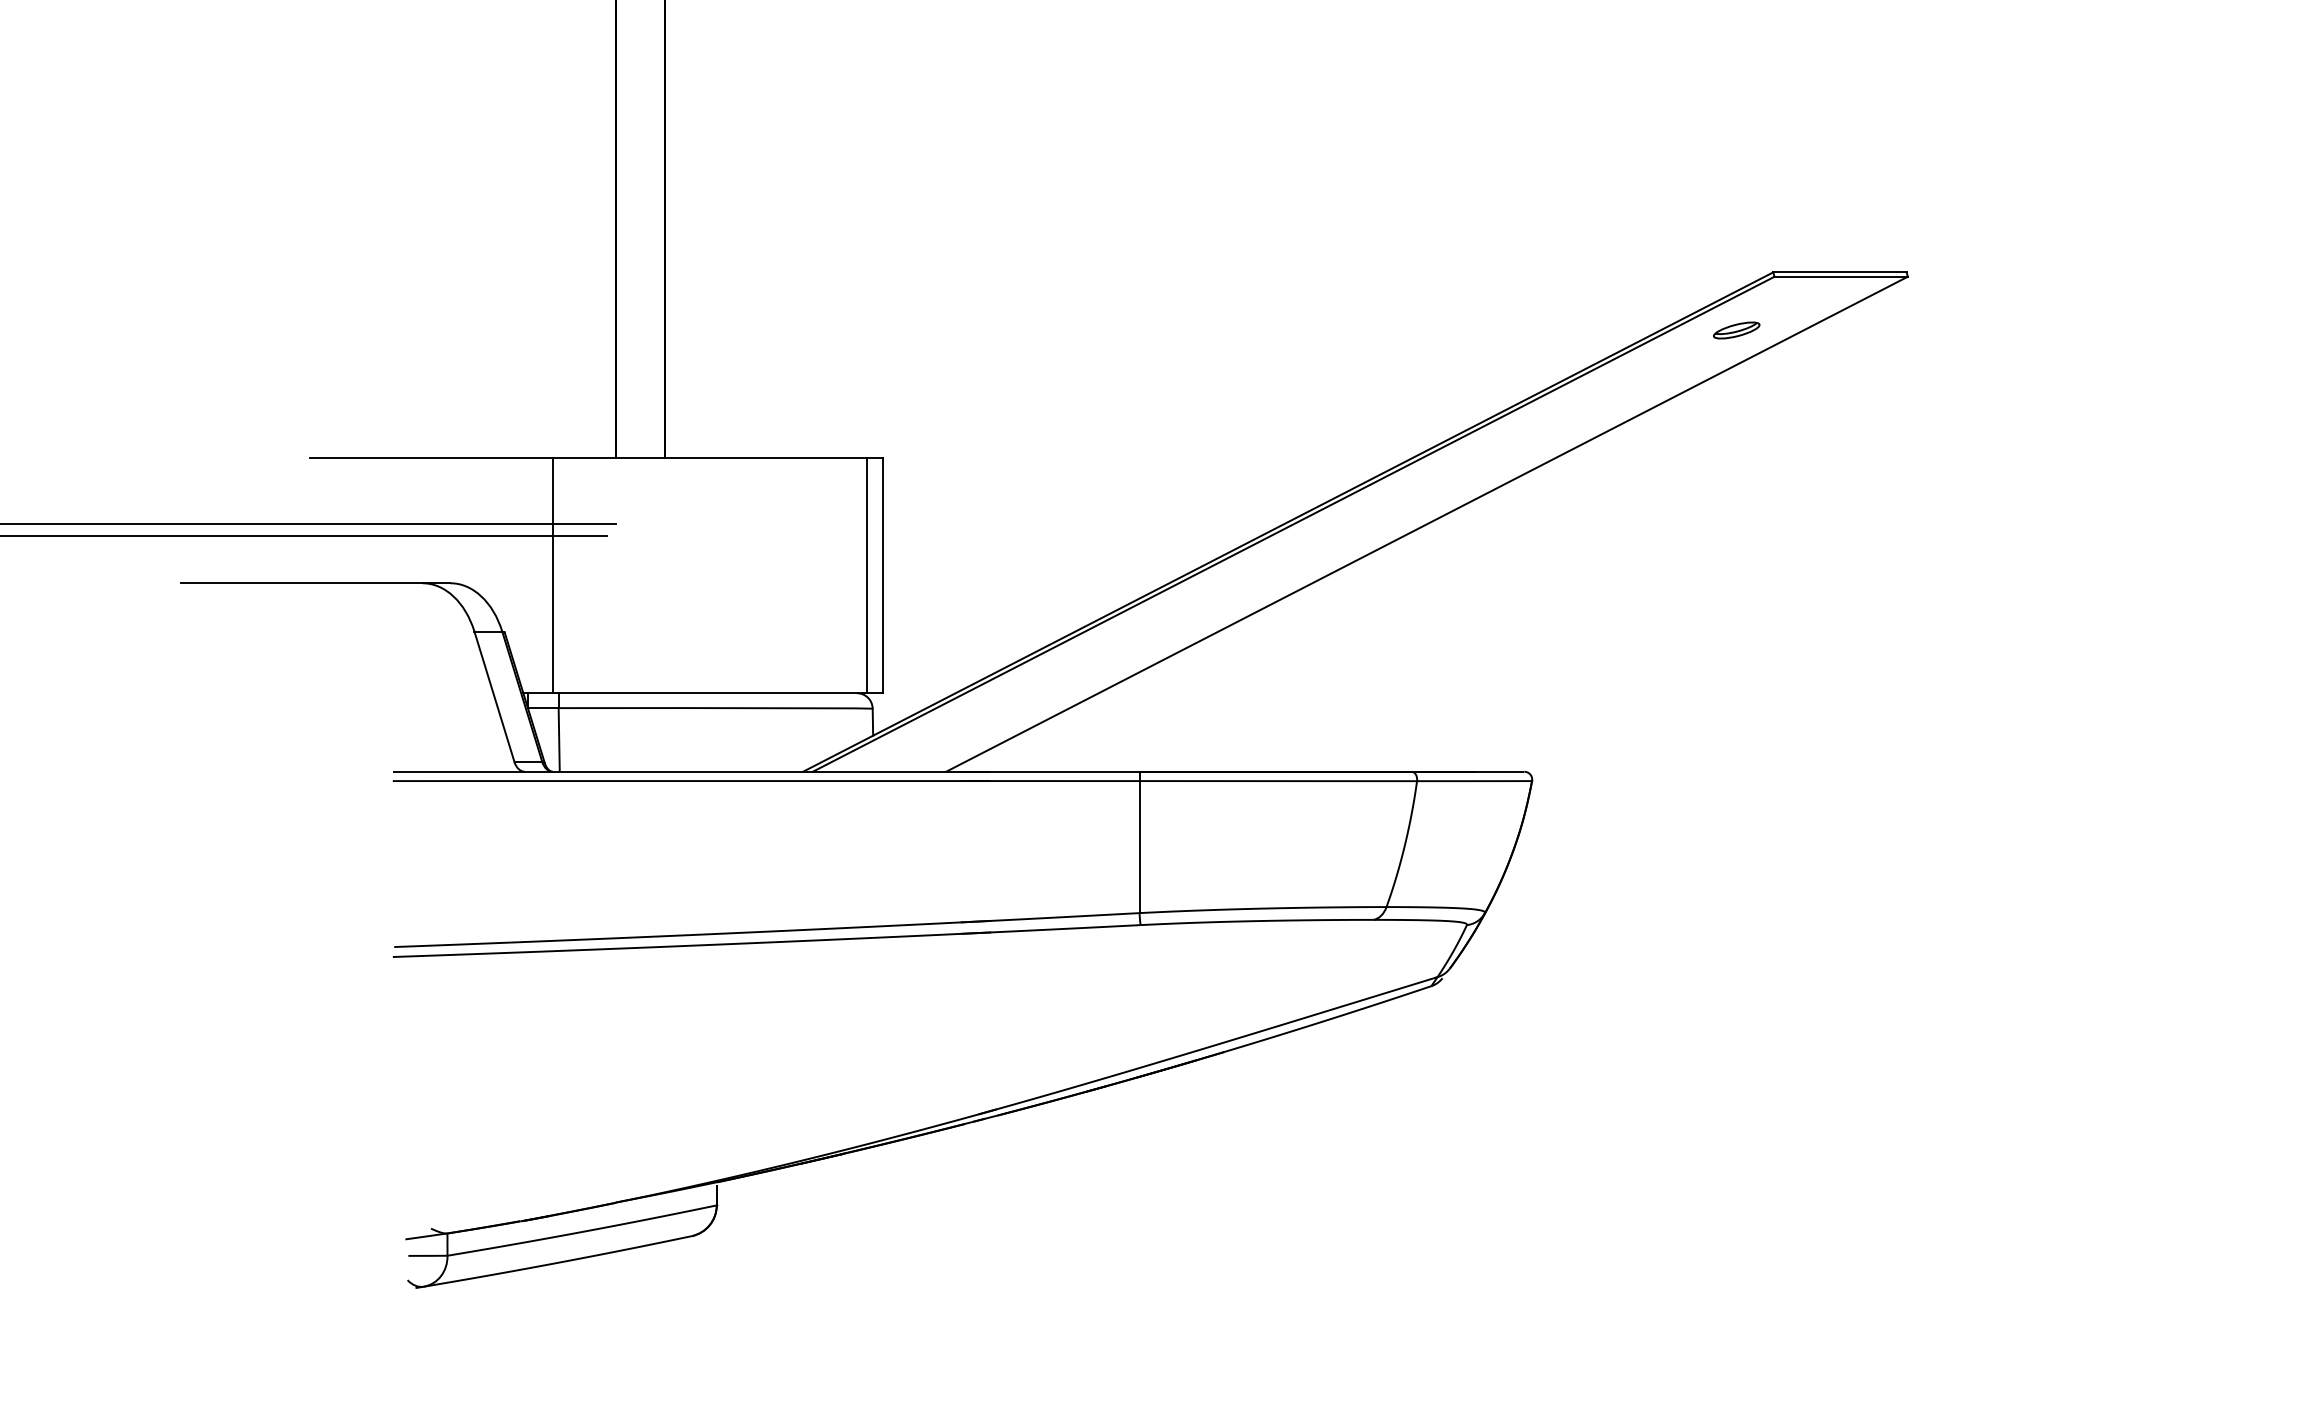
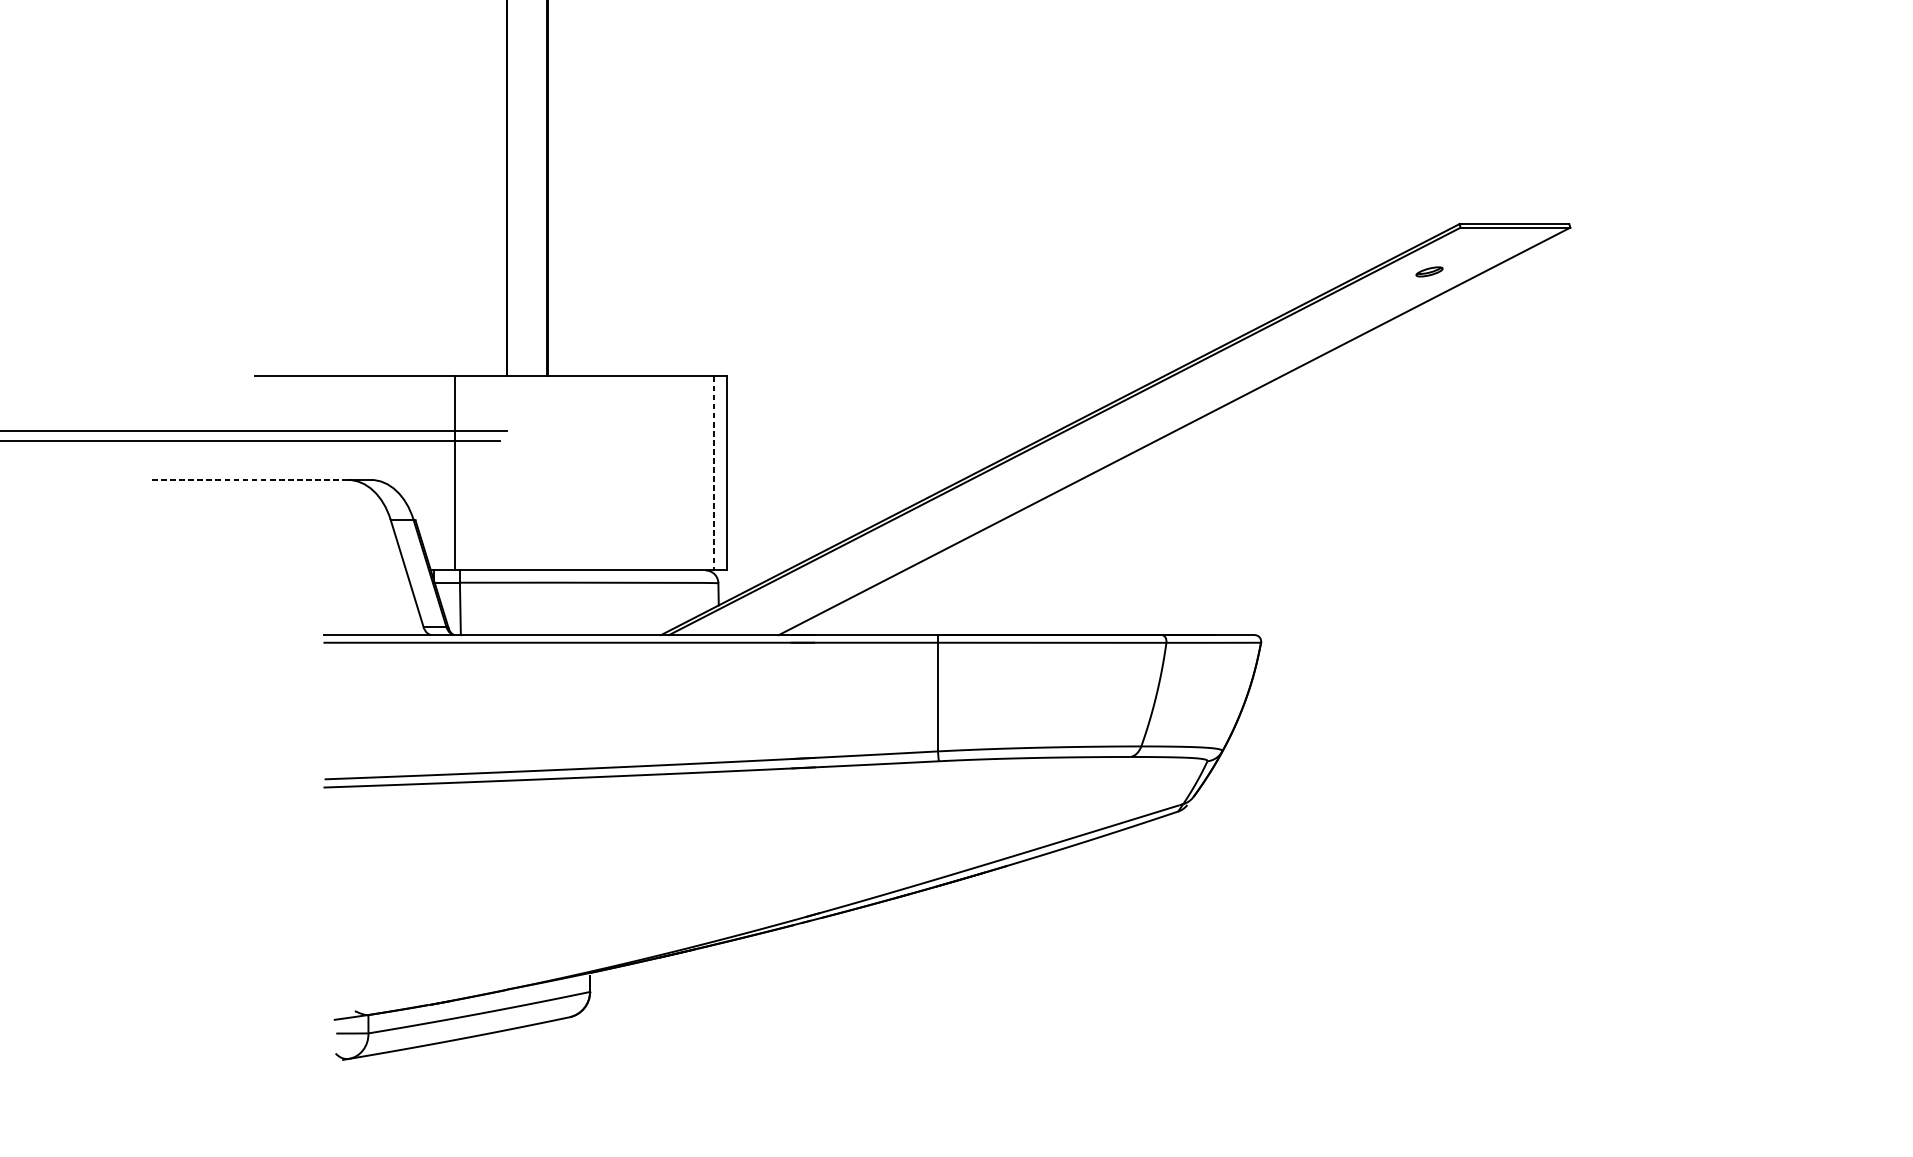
part: (1736, 330) -> (1429, 271), size x0.7
line: (867, 575) -> (714, 473), solid -> dashed
line: (301, 583) -> (248, 480), solid -> dashed

